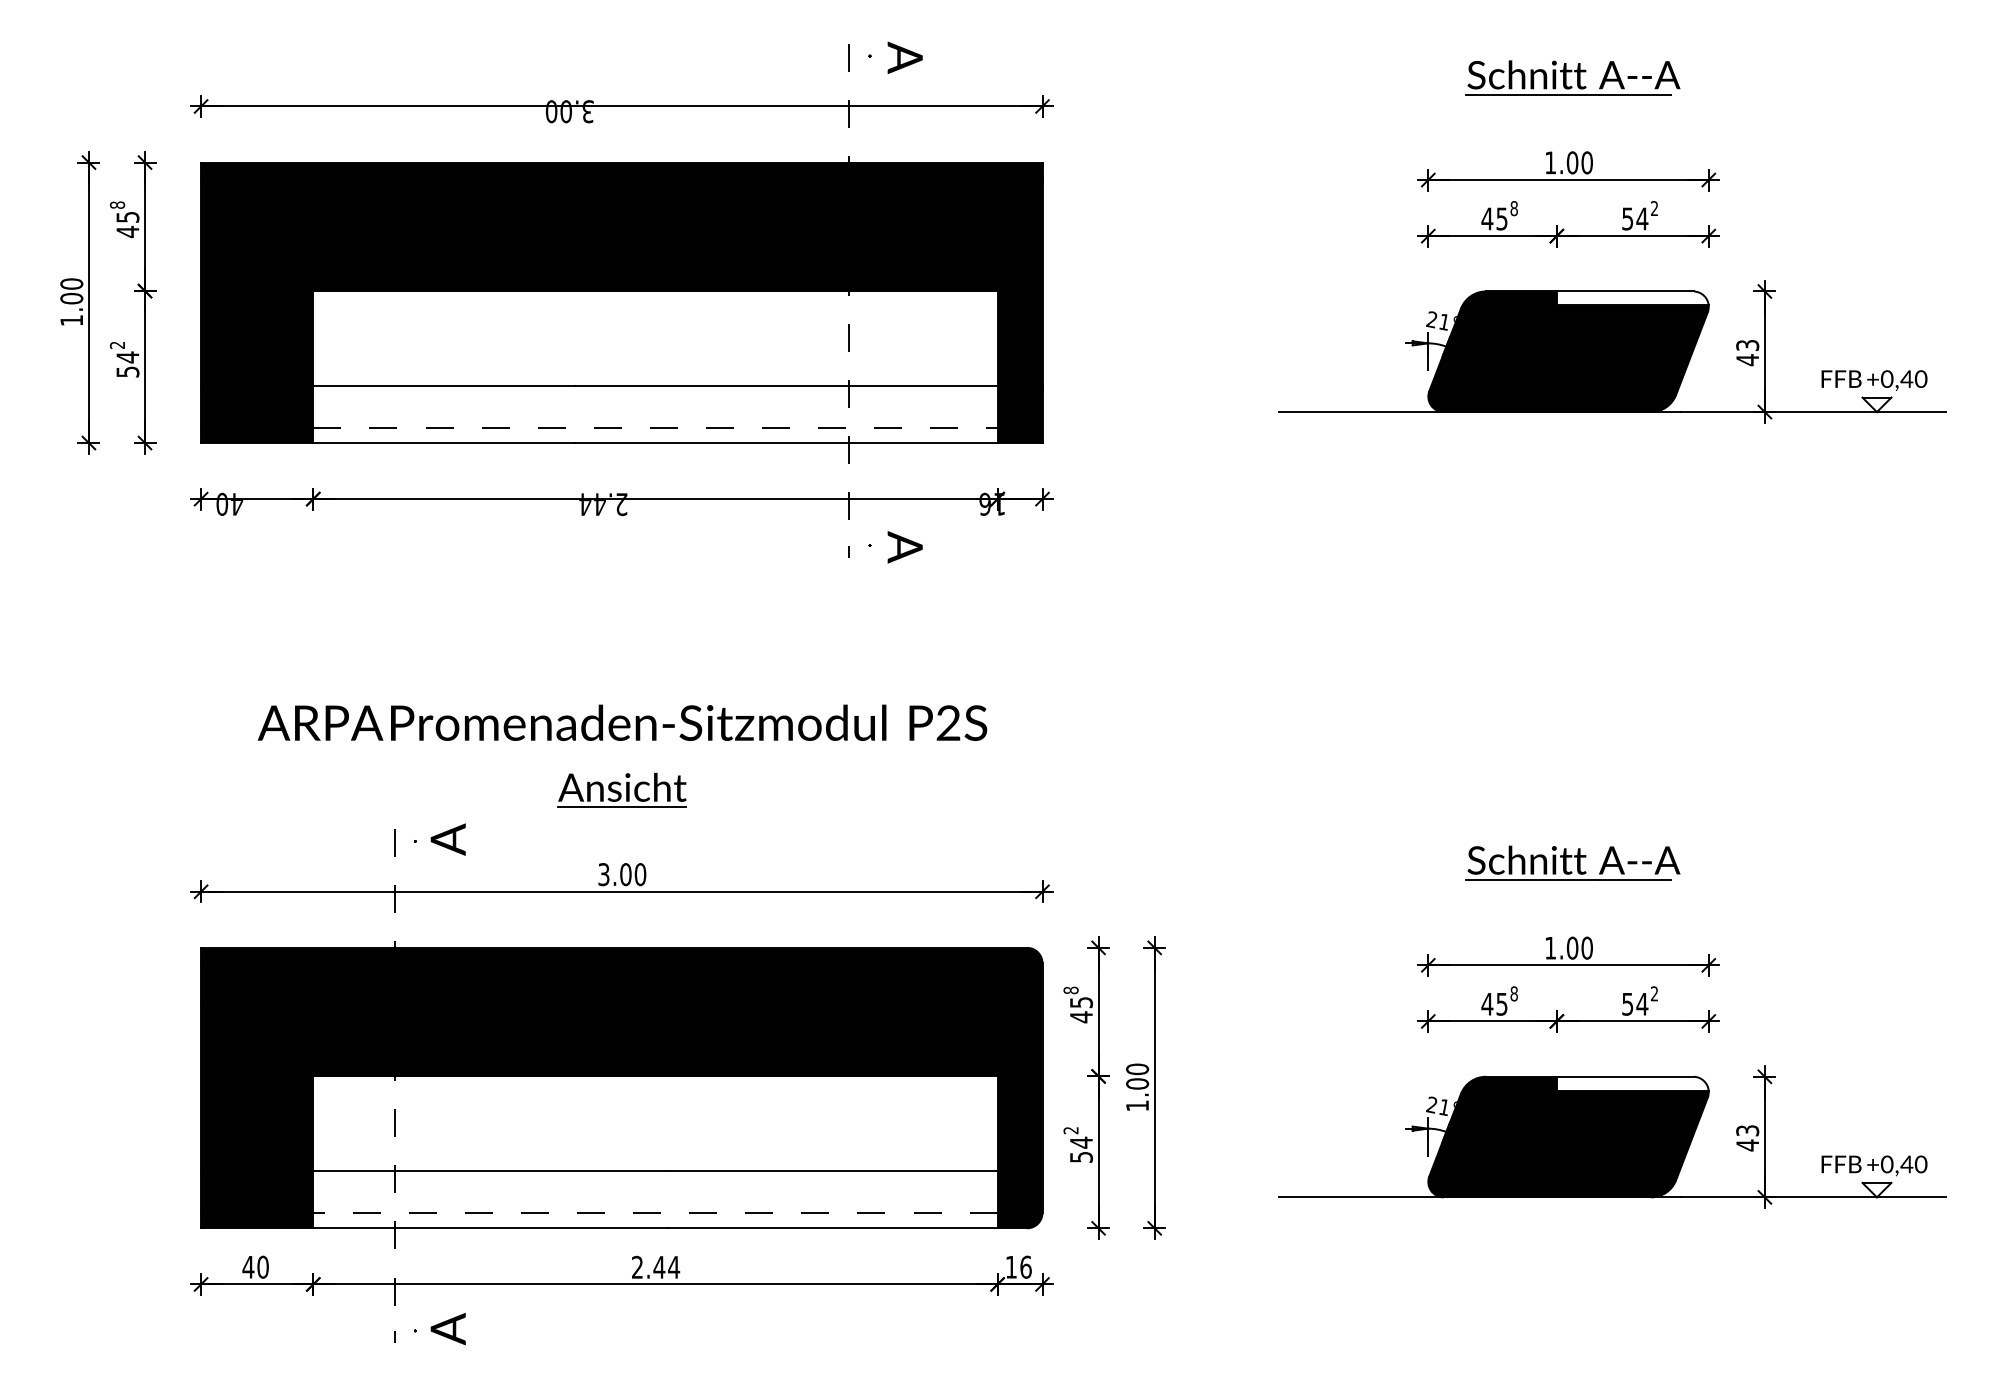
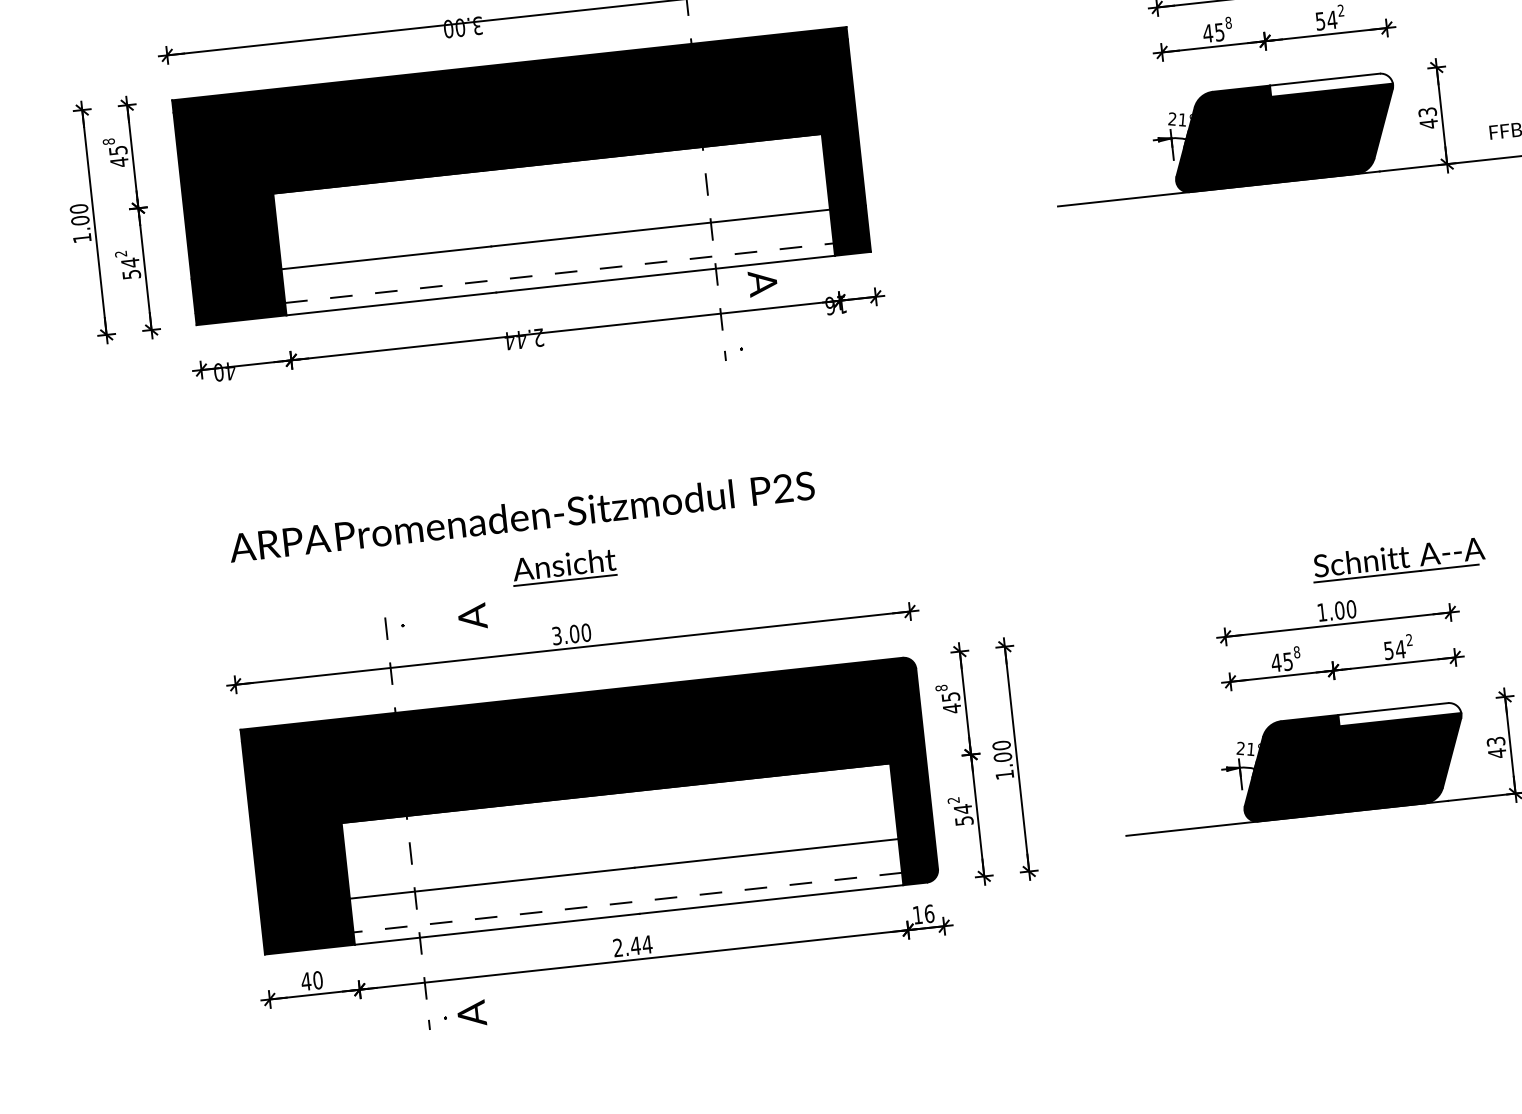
text: (904, 547) -> (762, 283), moved
text: (622, 722) -> (521, 516), moved
text: (447, 839) -> (471, 616), moved
part: (1572, 862) -> (1398, 559), moved

